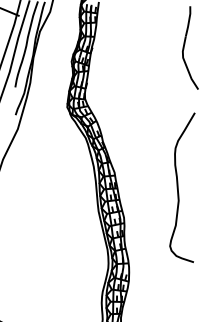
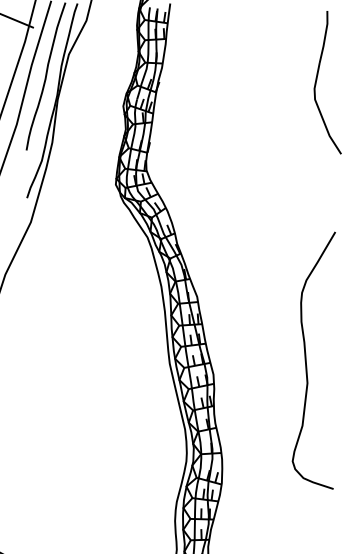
curve: (178, 187) -> (307, 360), moved

